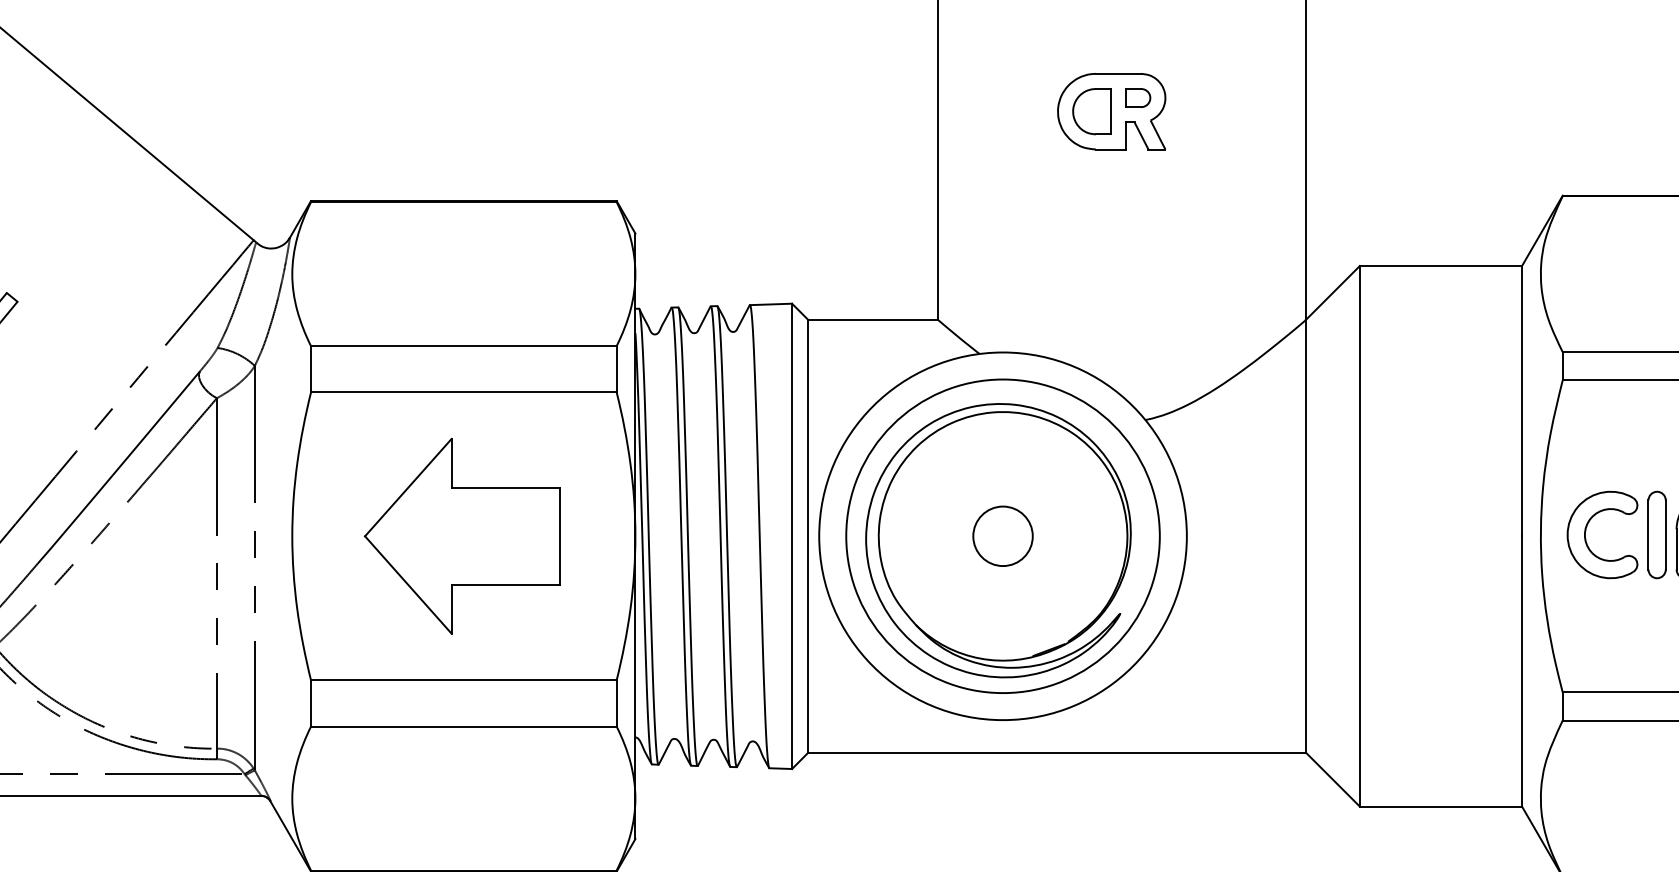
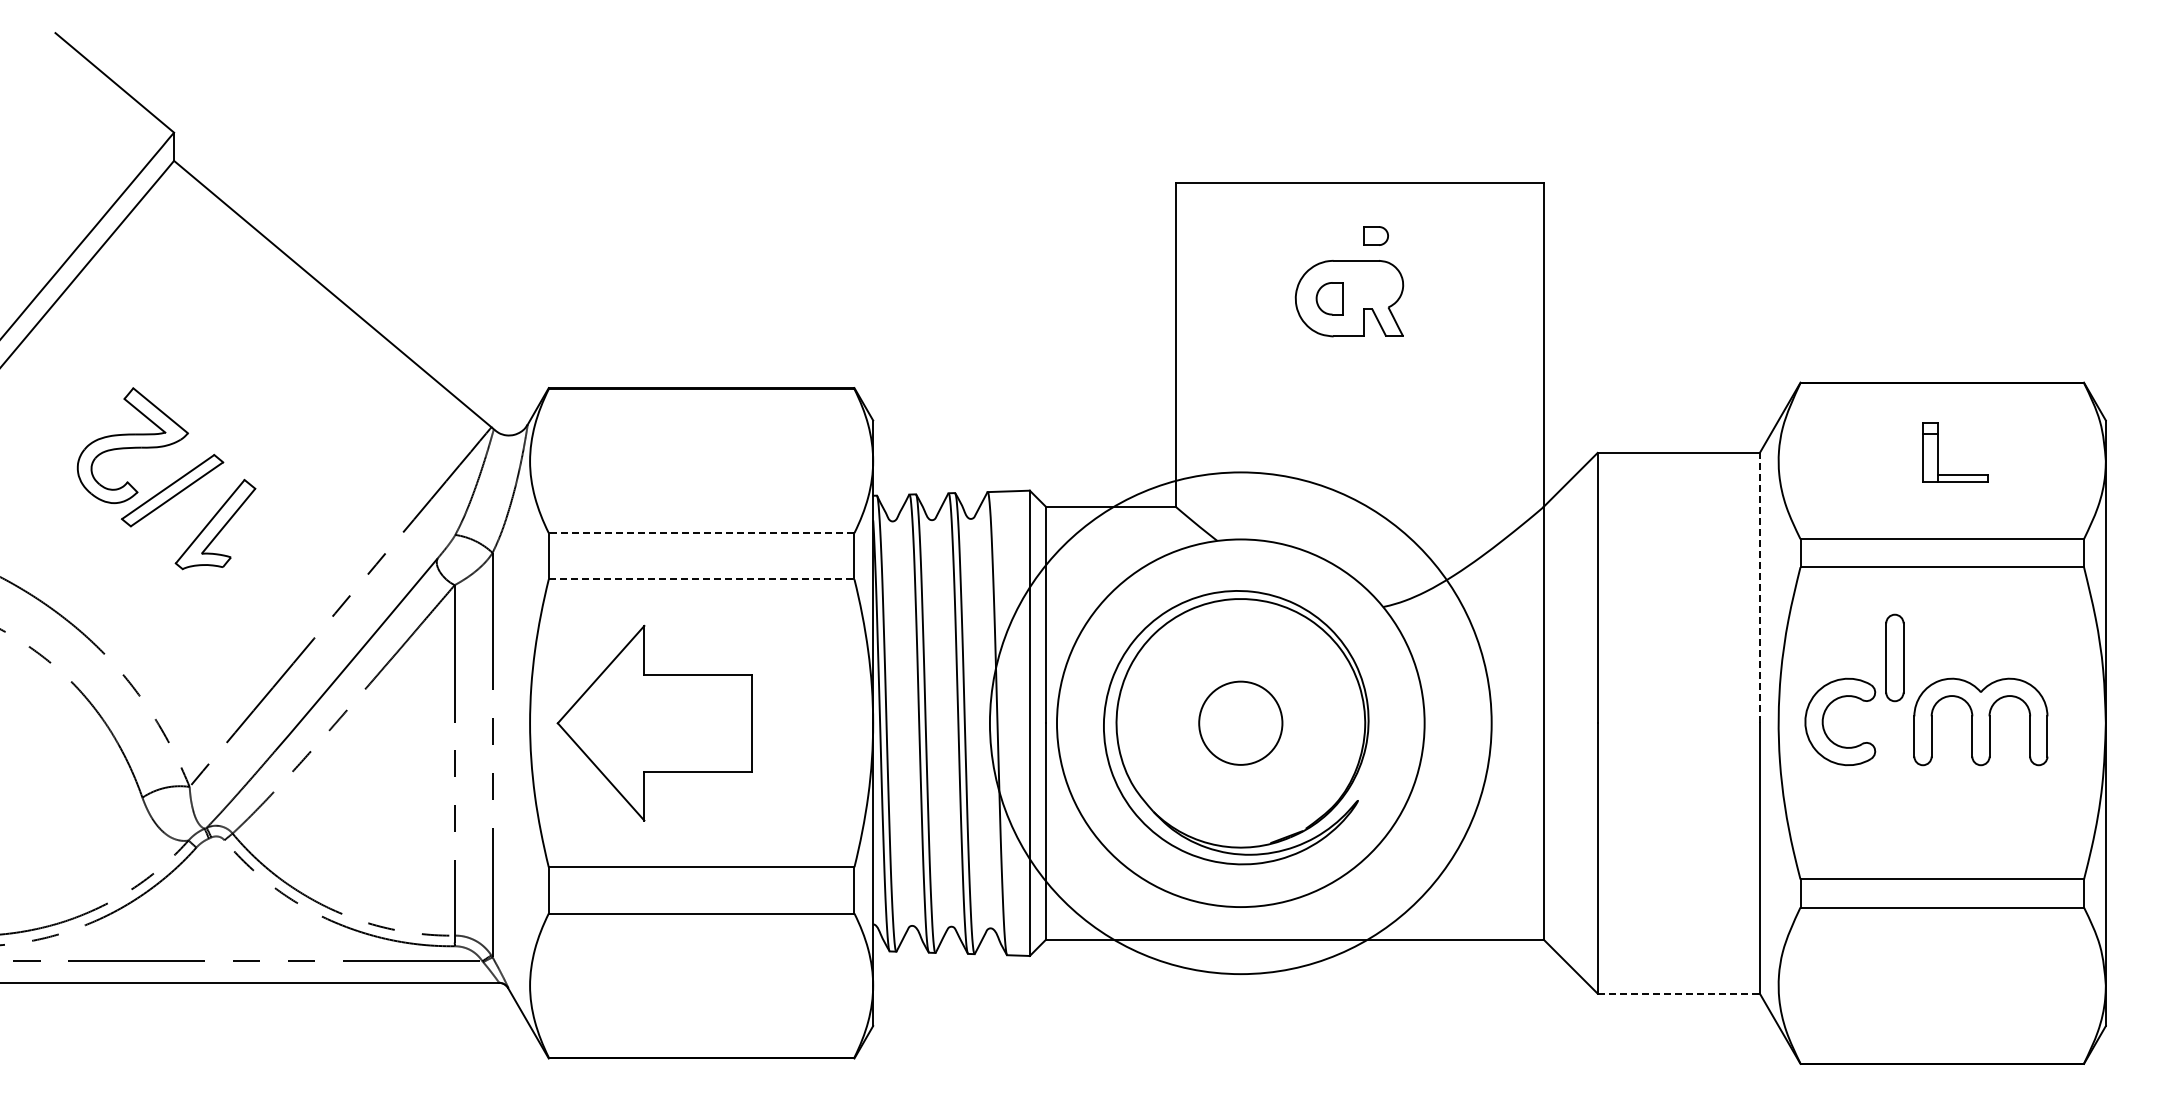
part: (1137, 97) -> (1375, 235), moved
part: (1091, 111) -> (1329, 298), size x0.7
line: (463, 346) -> (701, 533), solid -> dashed
line: (463, 392) -> (701, 579), solid -> dashed
line: (1521, 400) -> (1759, 587), solid -> dashed
part: (1656, 534) -> (1894, 657), moved
part: (461, 535) -> (654, 722), moved
circle: (1002, 536) -> (1240, 723), size x1.4
circle: (1002, 536) -> (1240, 723), size x1.6
line: (1441, 806) -> (1679, 993), solid -> dashed

